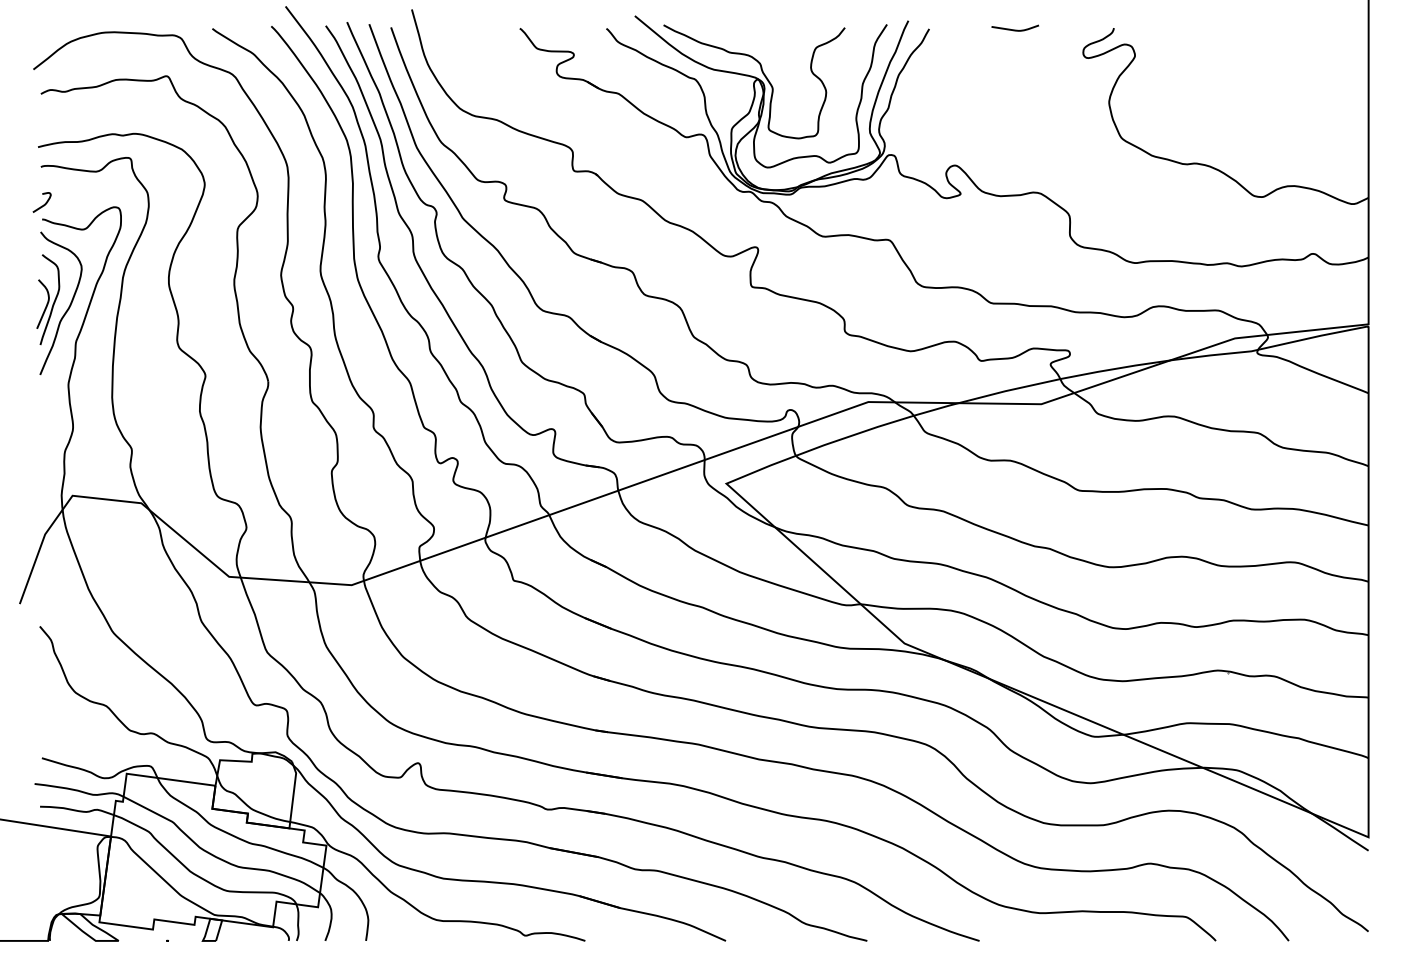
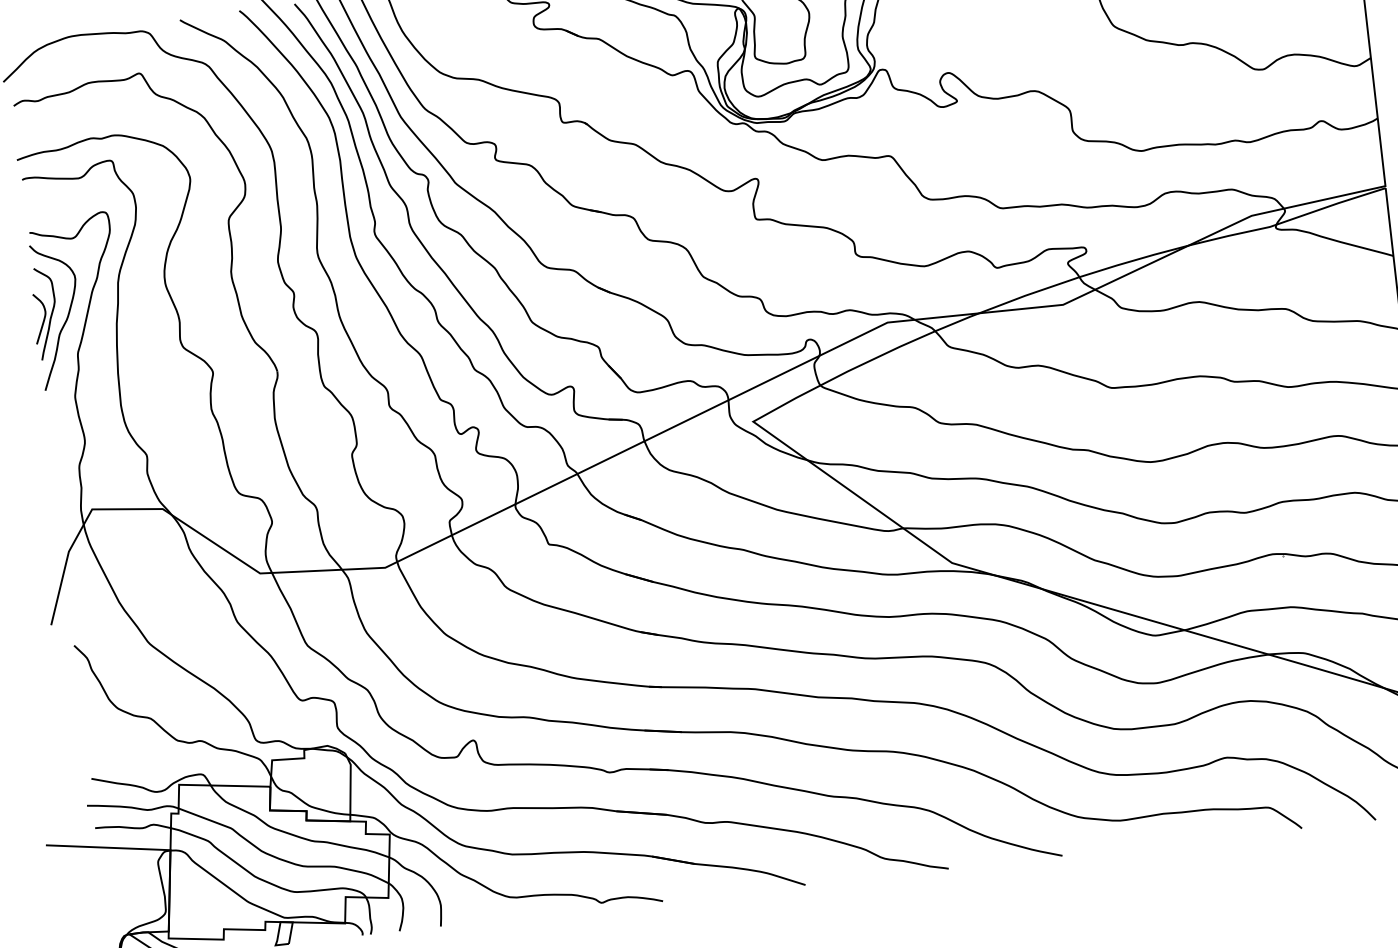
curve: (43, 204) -> (29, 217), removed

